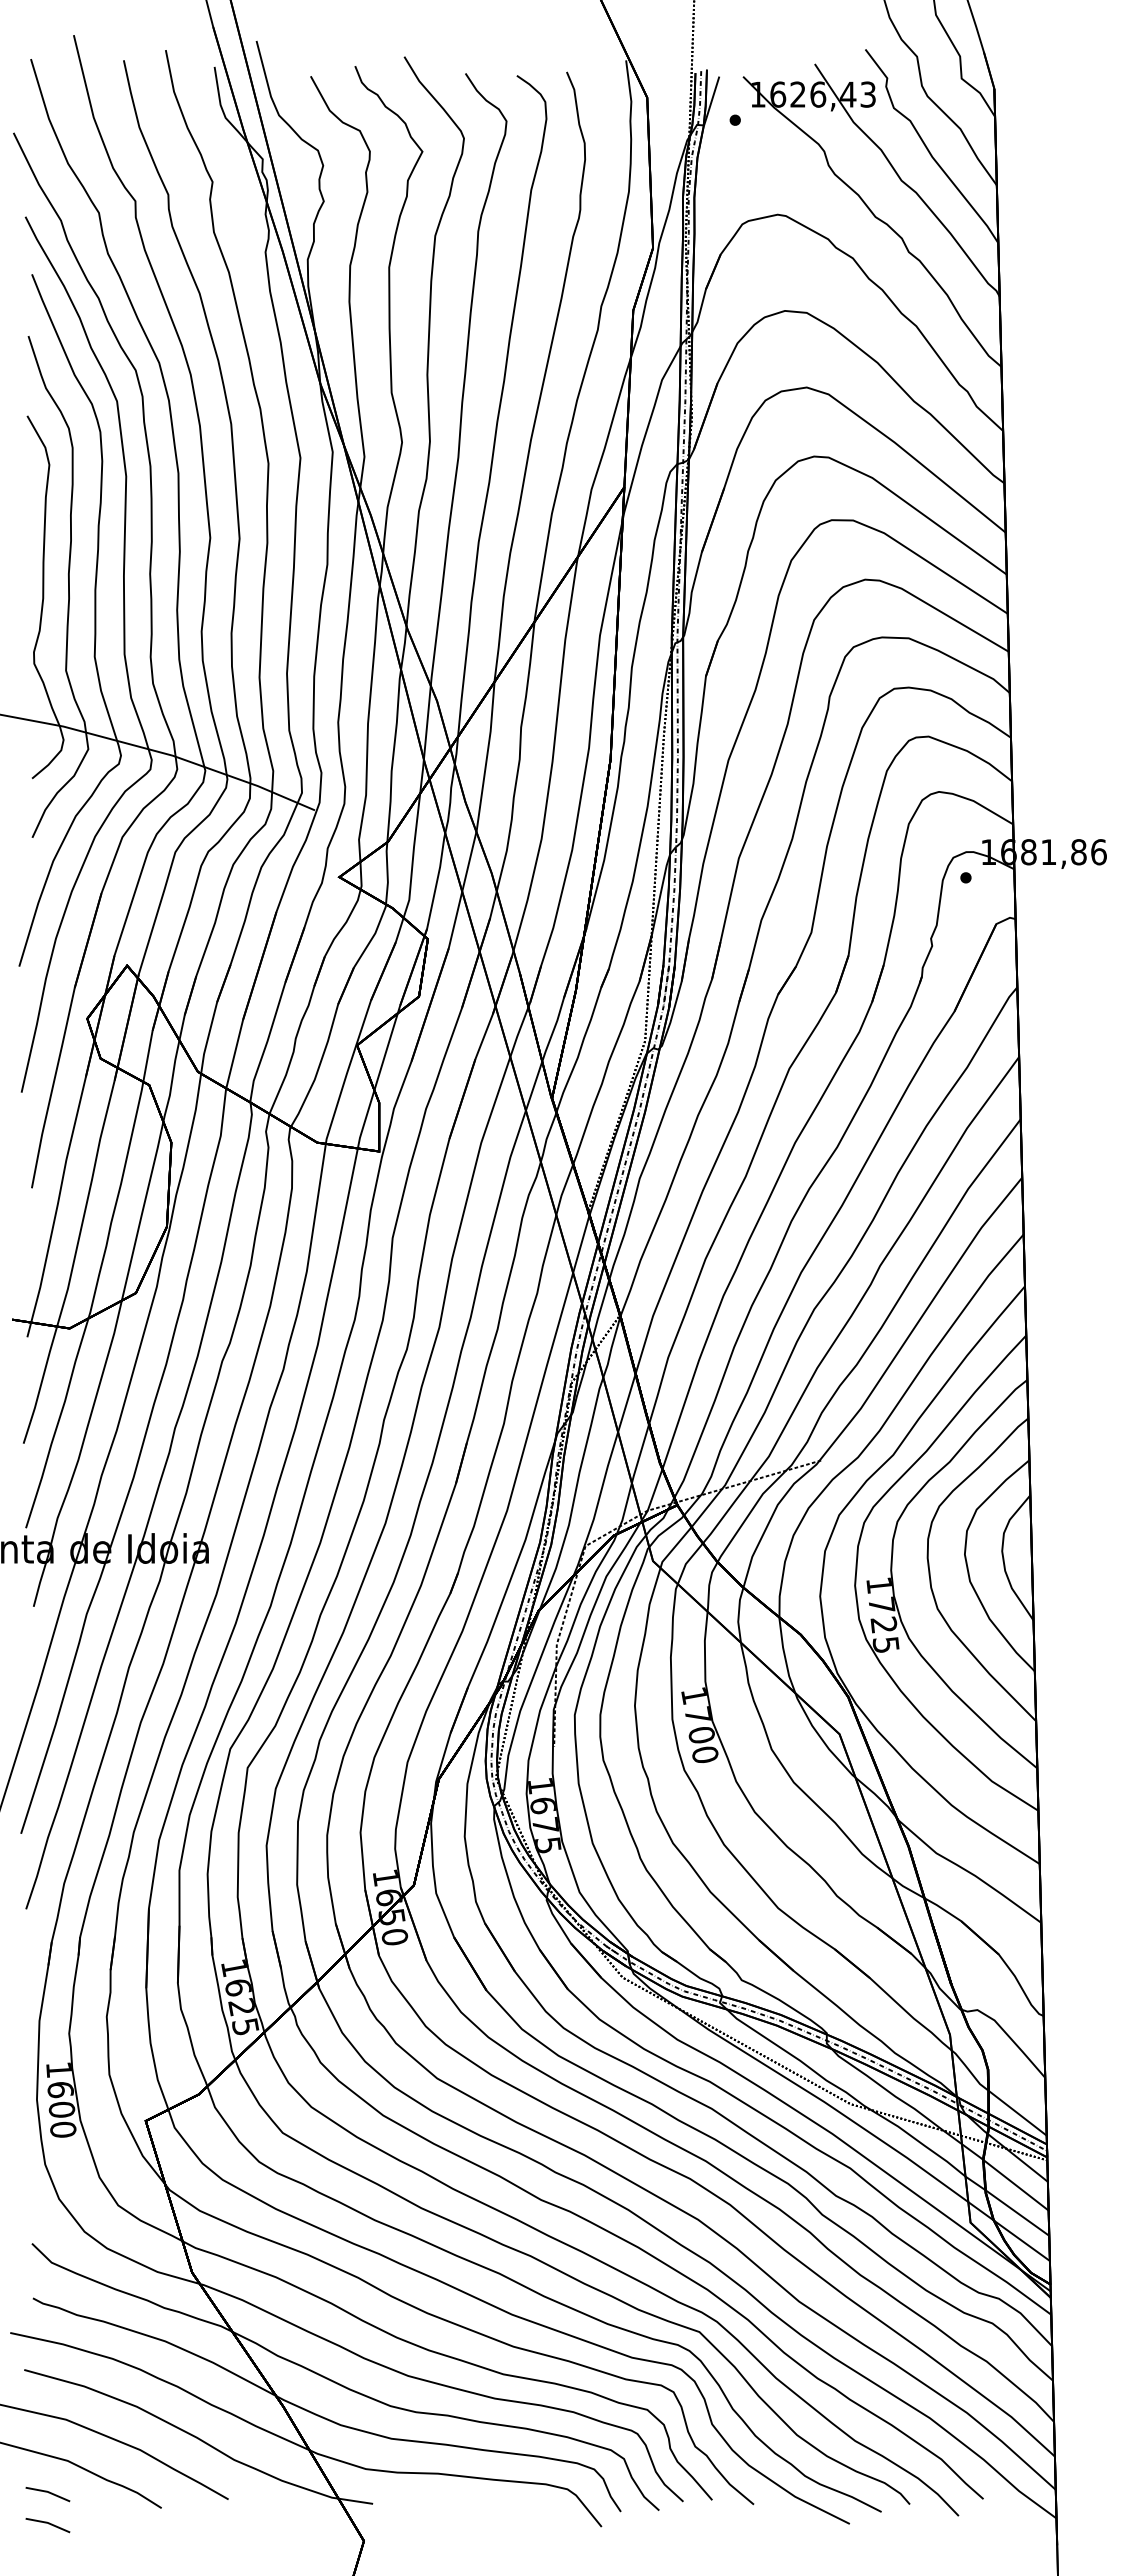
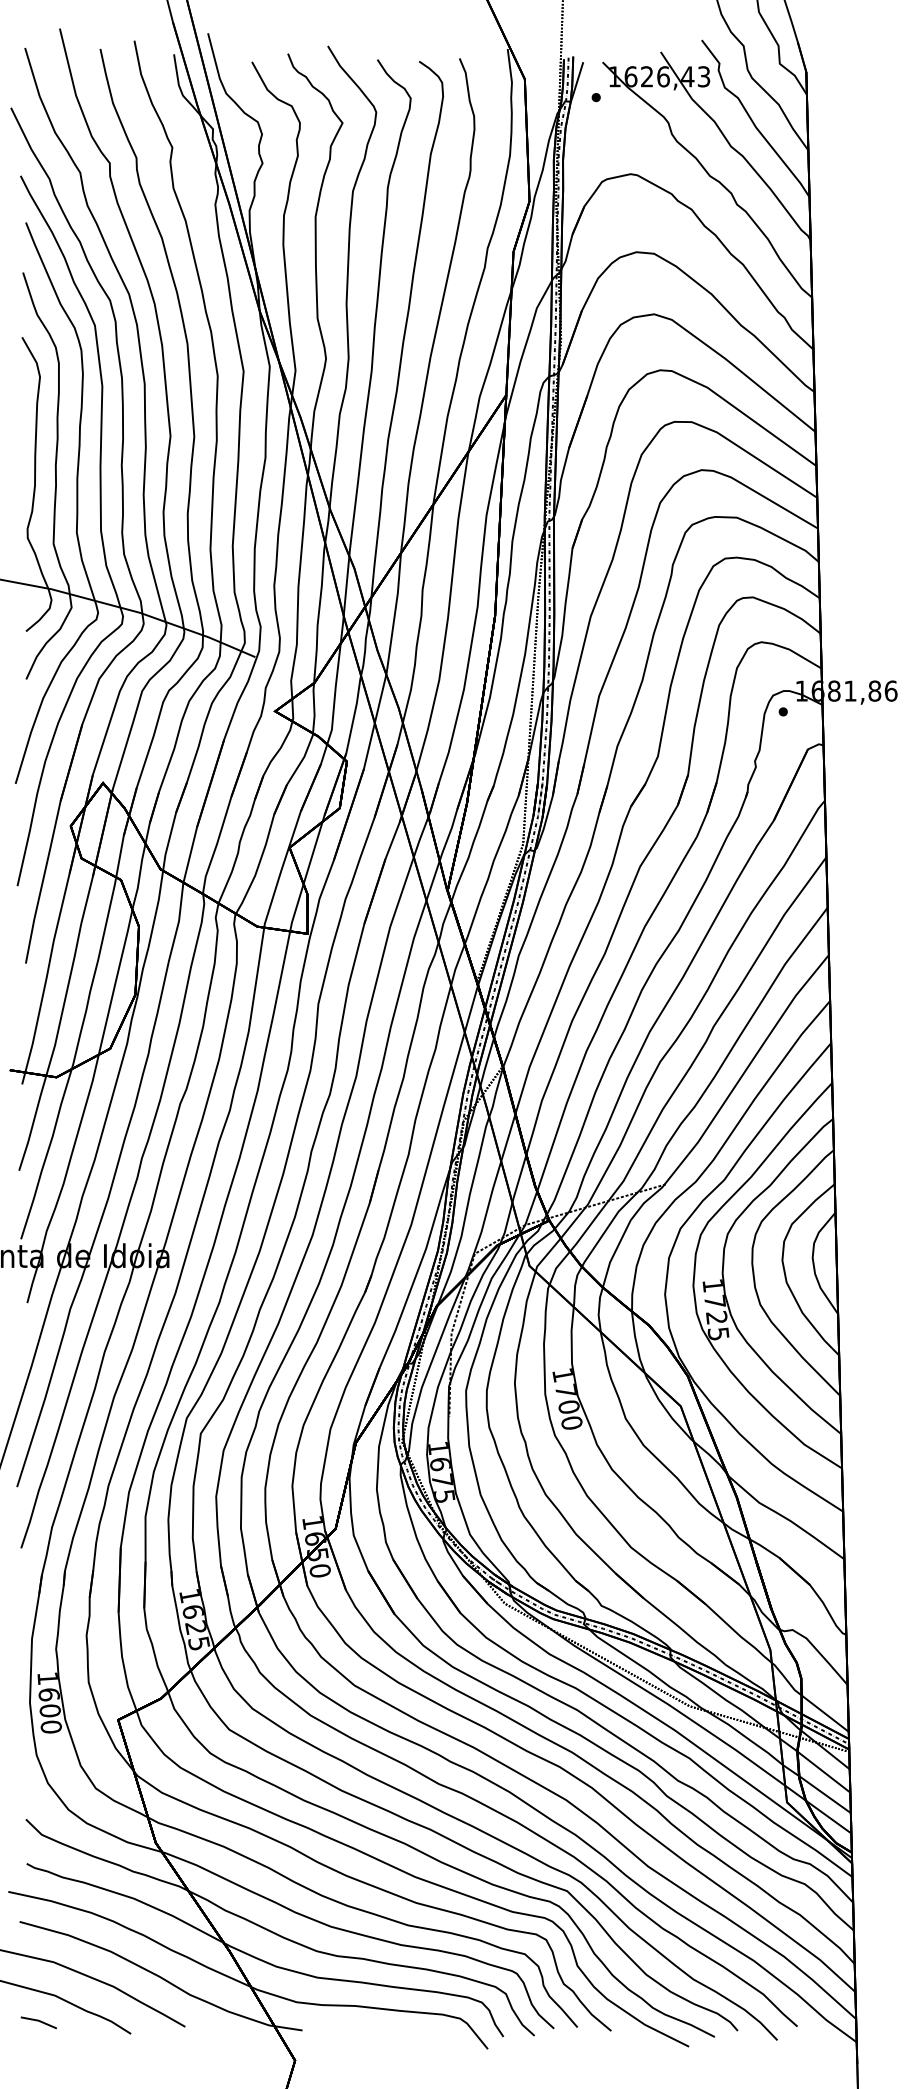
line: (48, 2524) -> (39, 2047), removed

